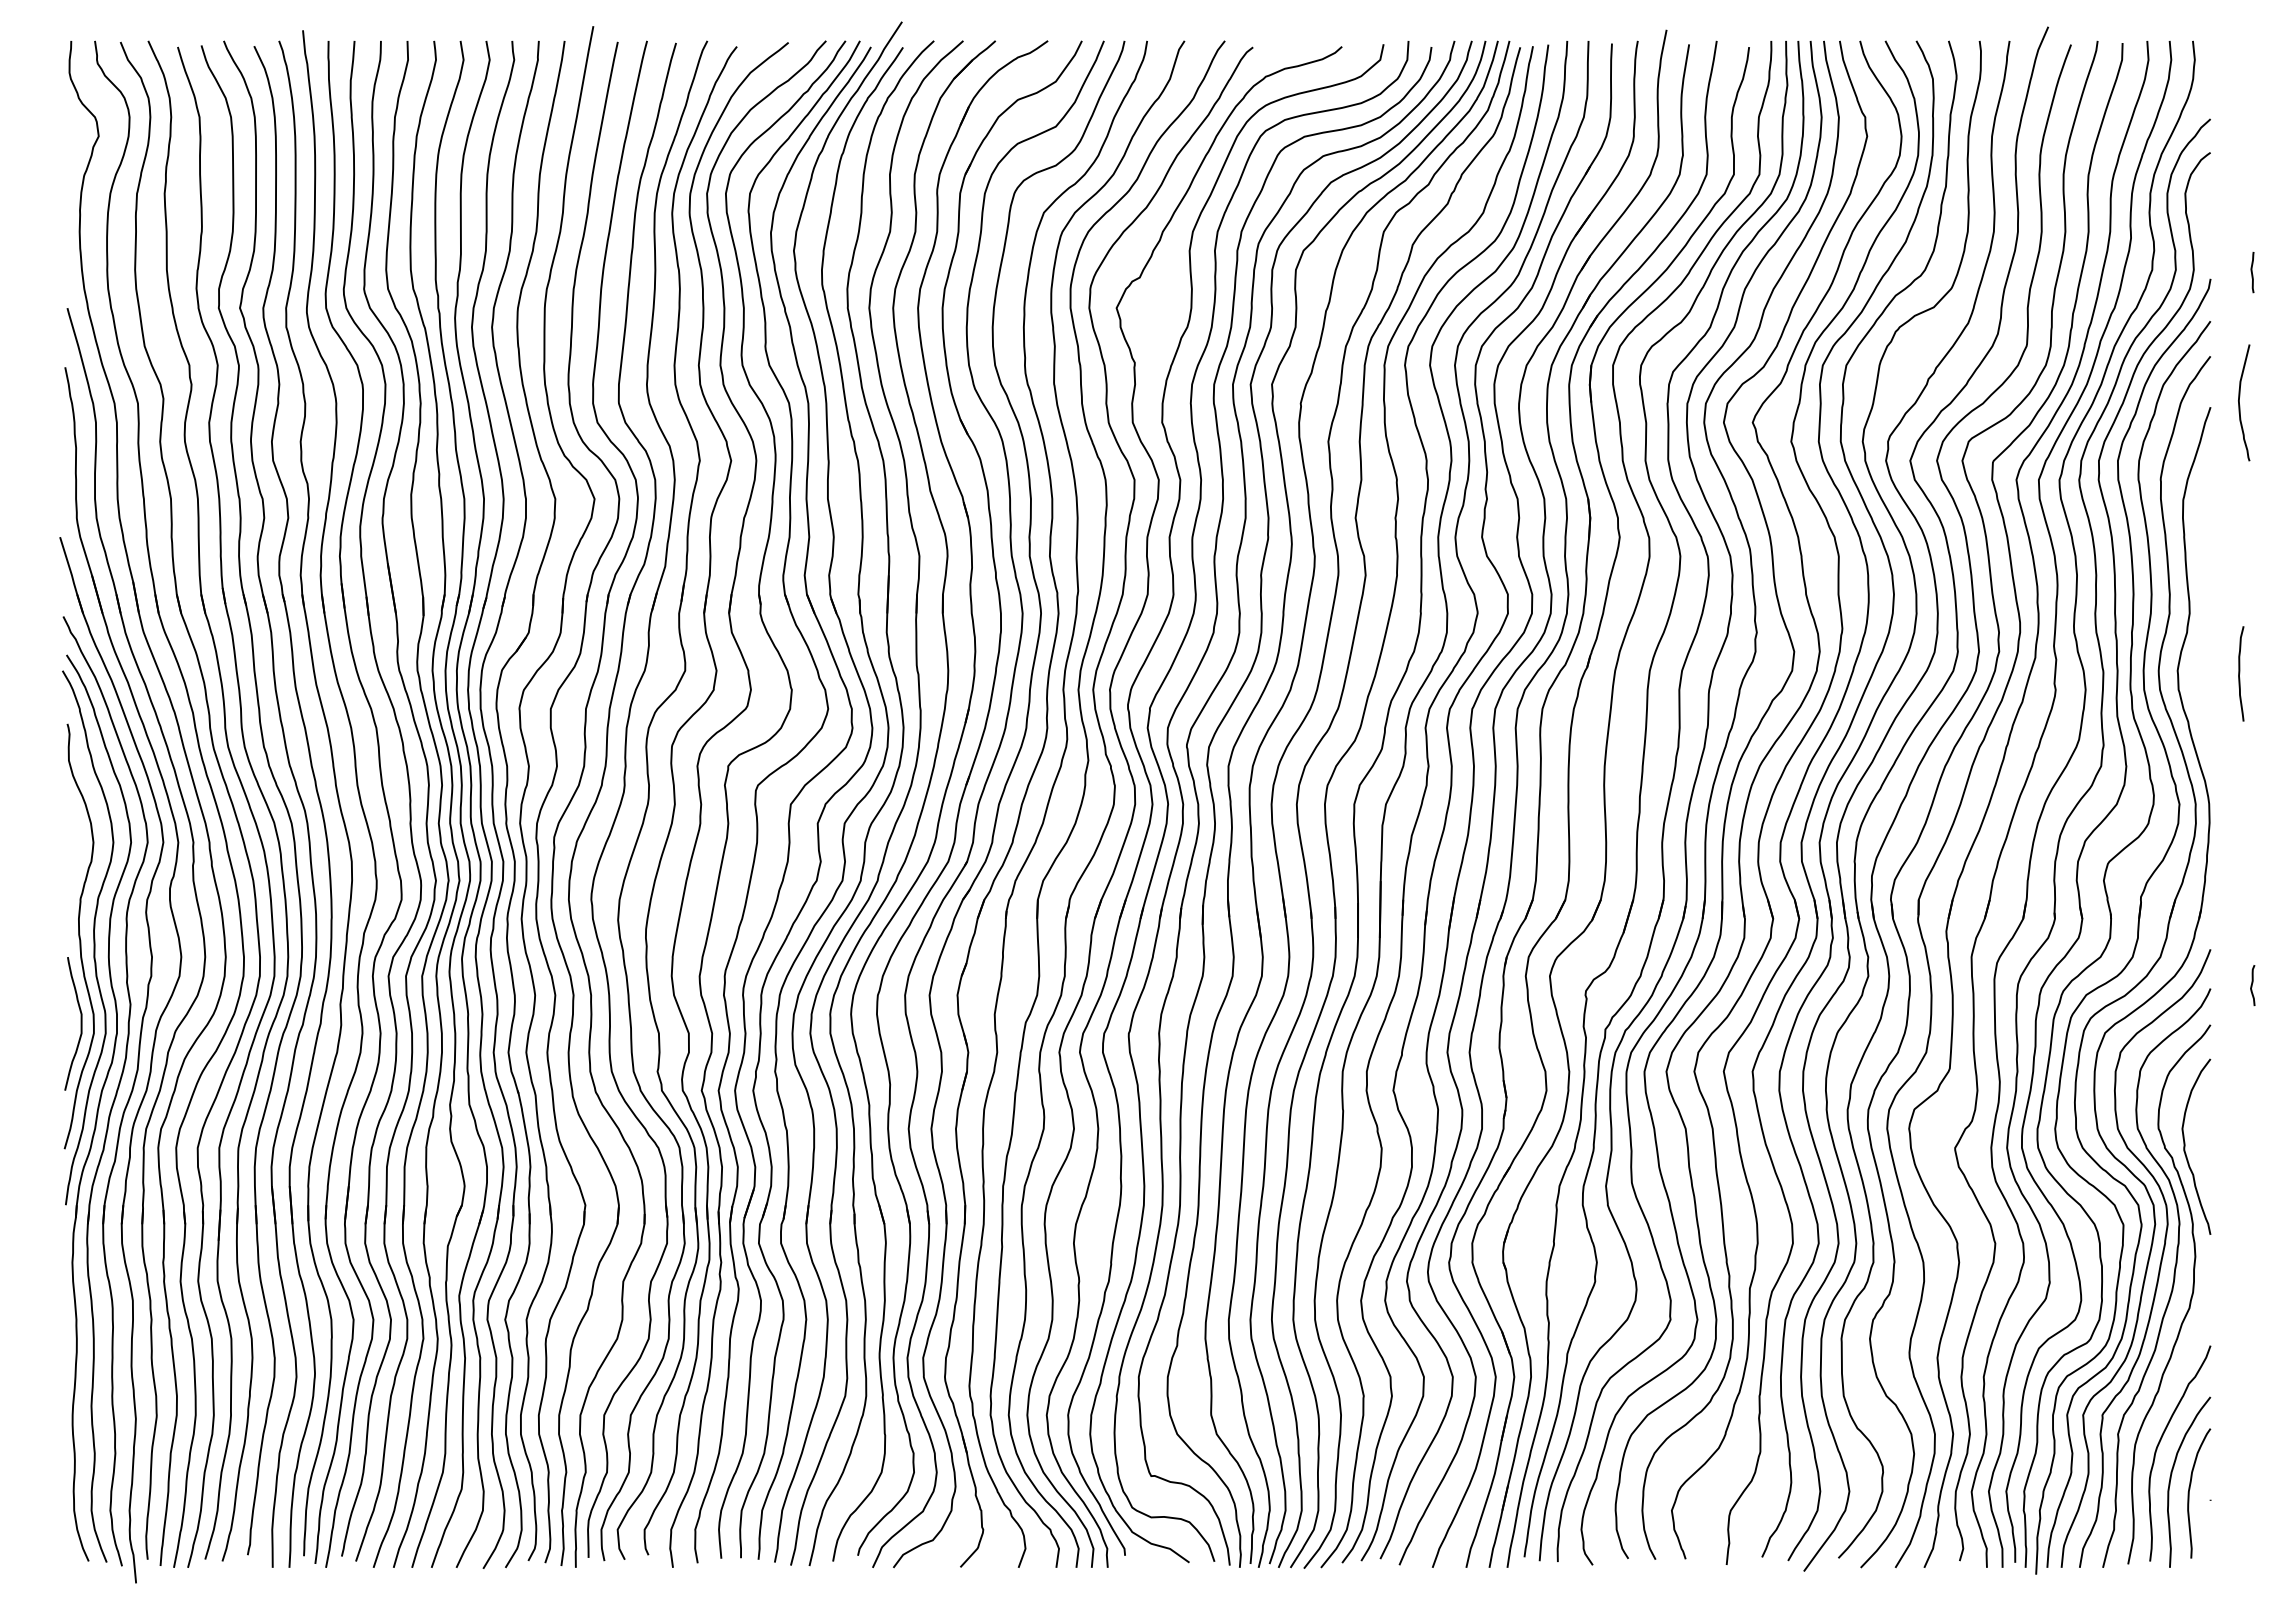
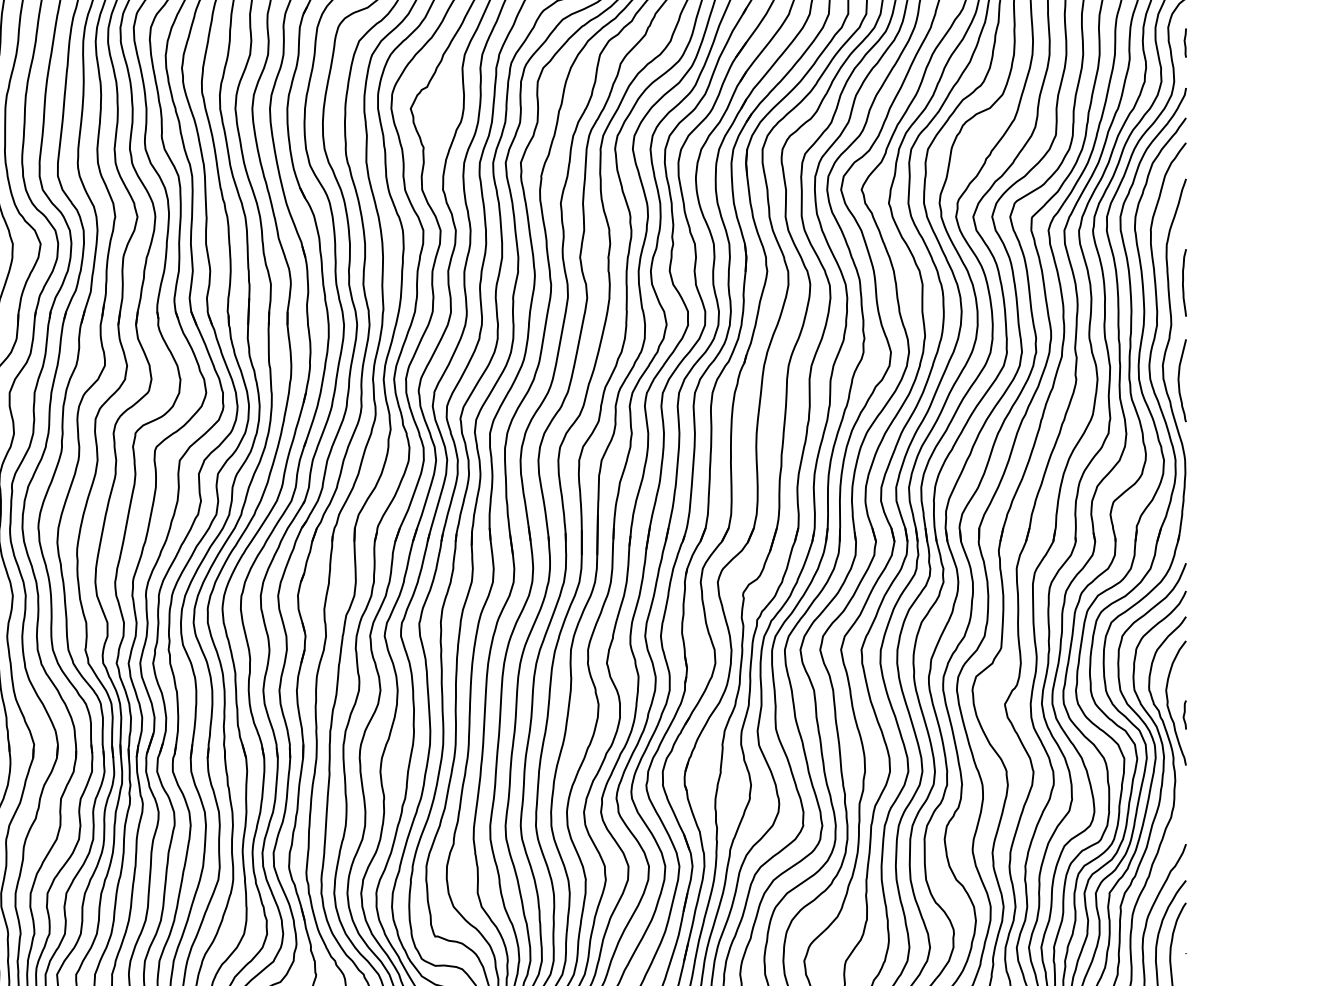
curve: (2252, 272) -> (1185, 43), moved
curve: (2239, 402) -> (1178, 380), moved
curve: (2240, 673) -> (1183, 282), moved
curve: (2252, 985) -> (1184, 715), moved

